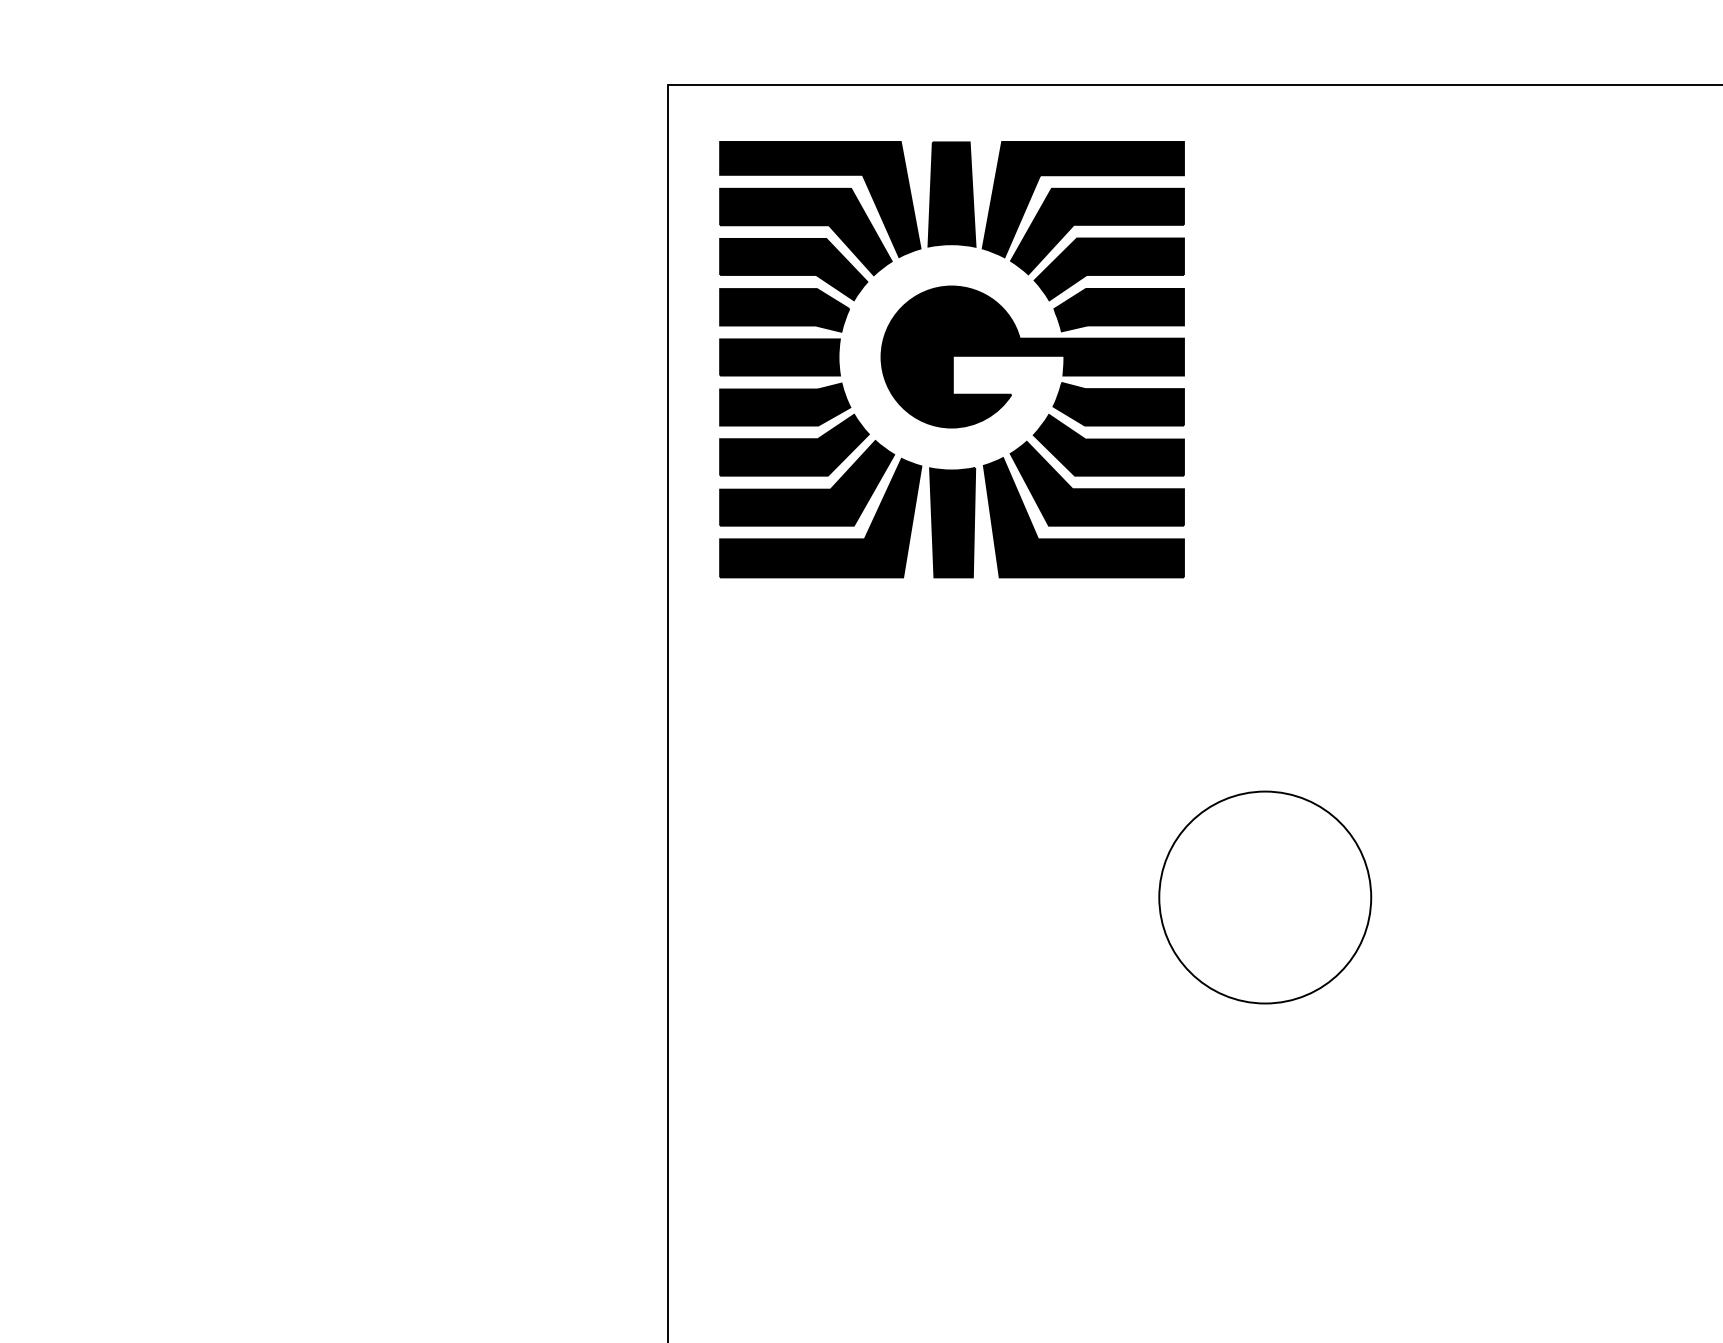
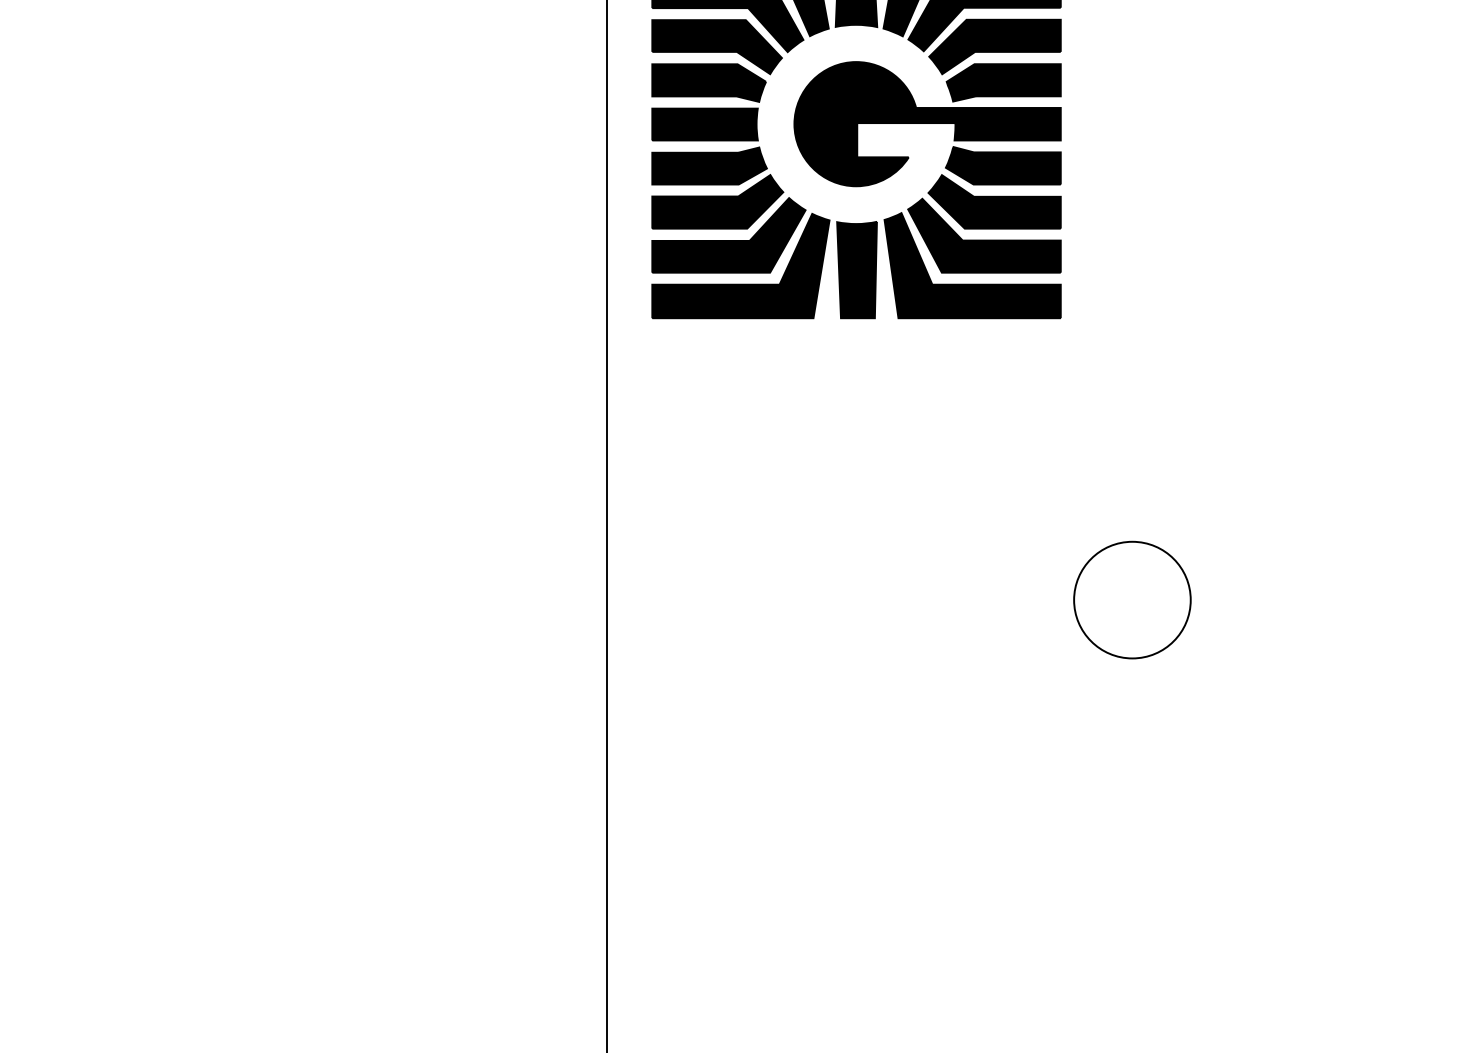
part: (1265, 897) -> (1132, 600), size x0.62

